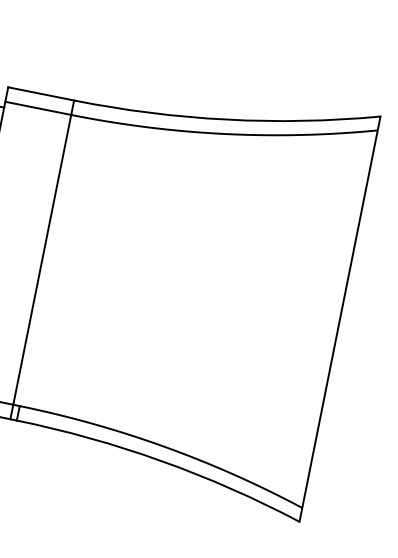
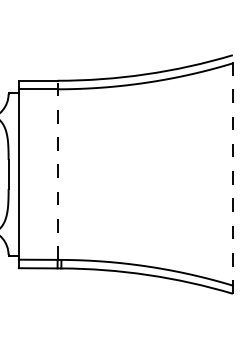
line: (43, 252) -> (57, 170), solid -> dashed
line: (339, 319) -> (232, 174), solid -> dashed

